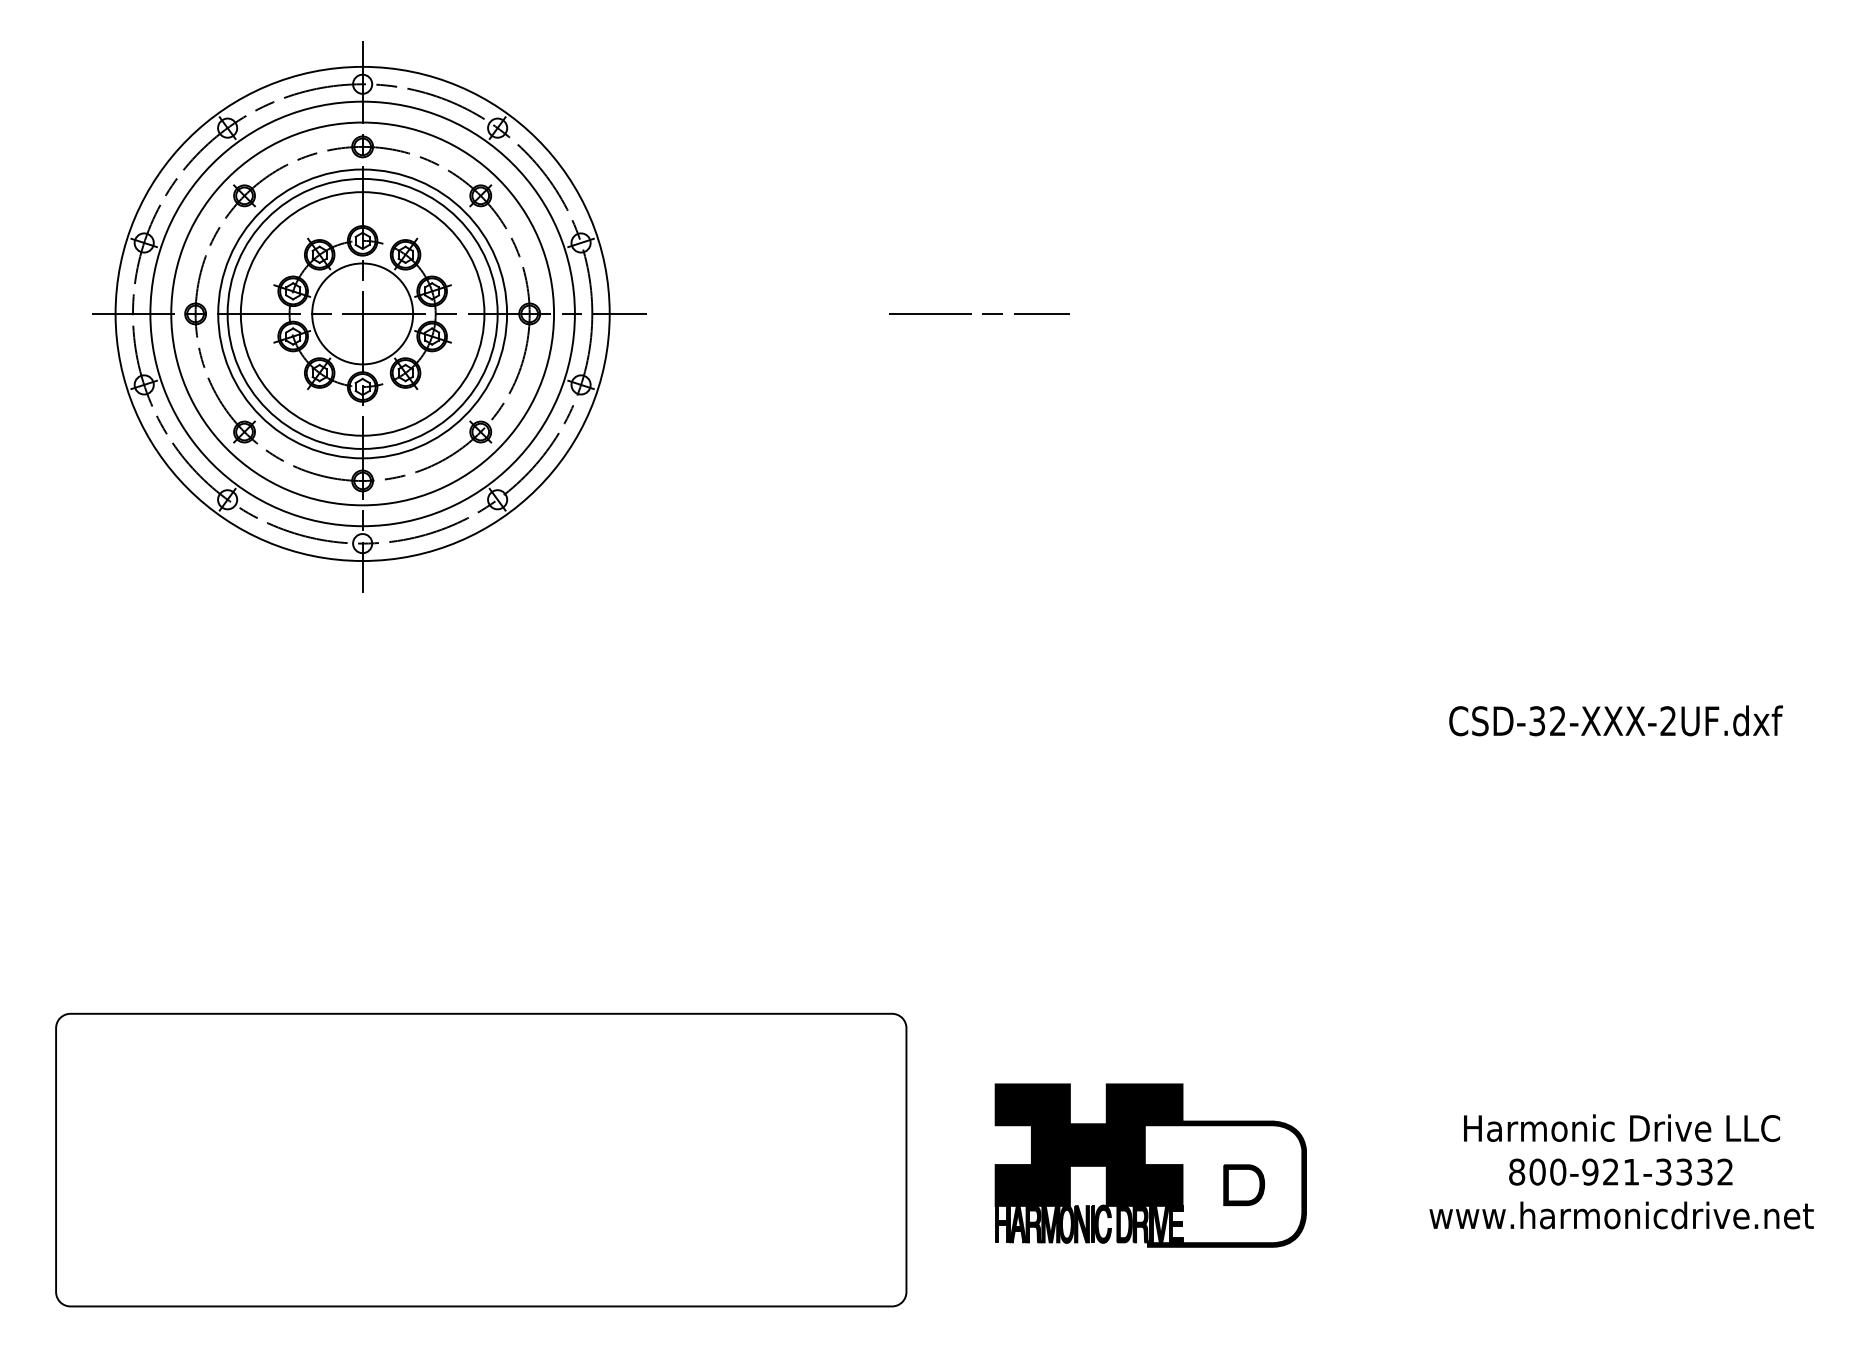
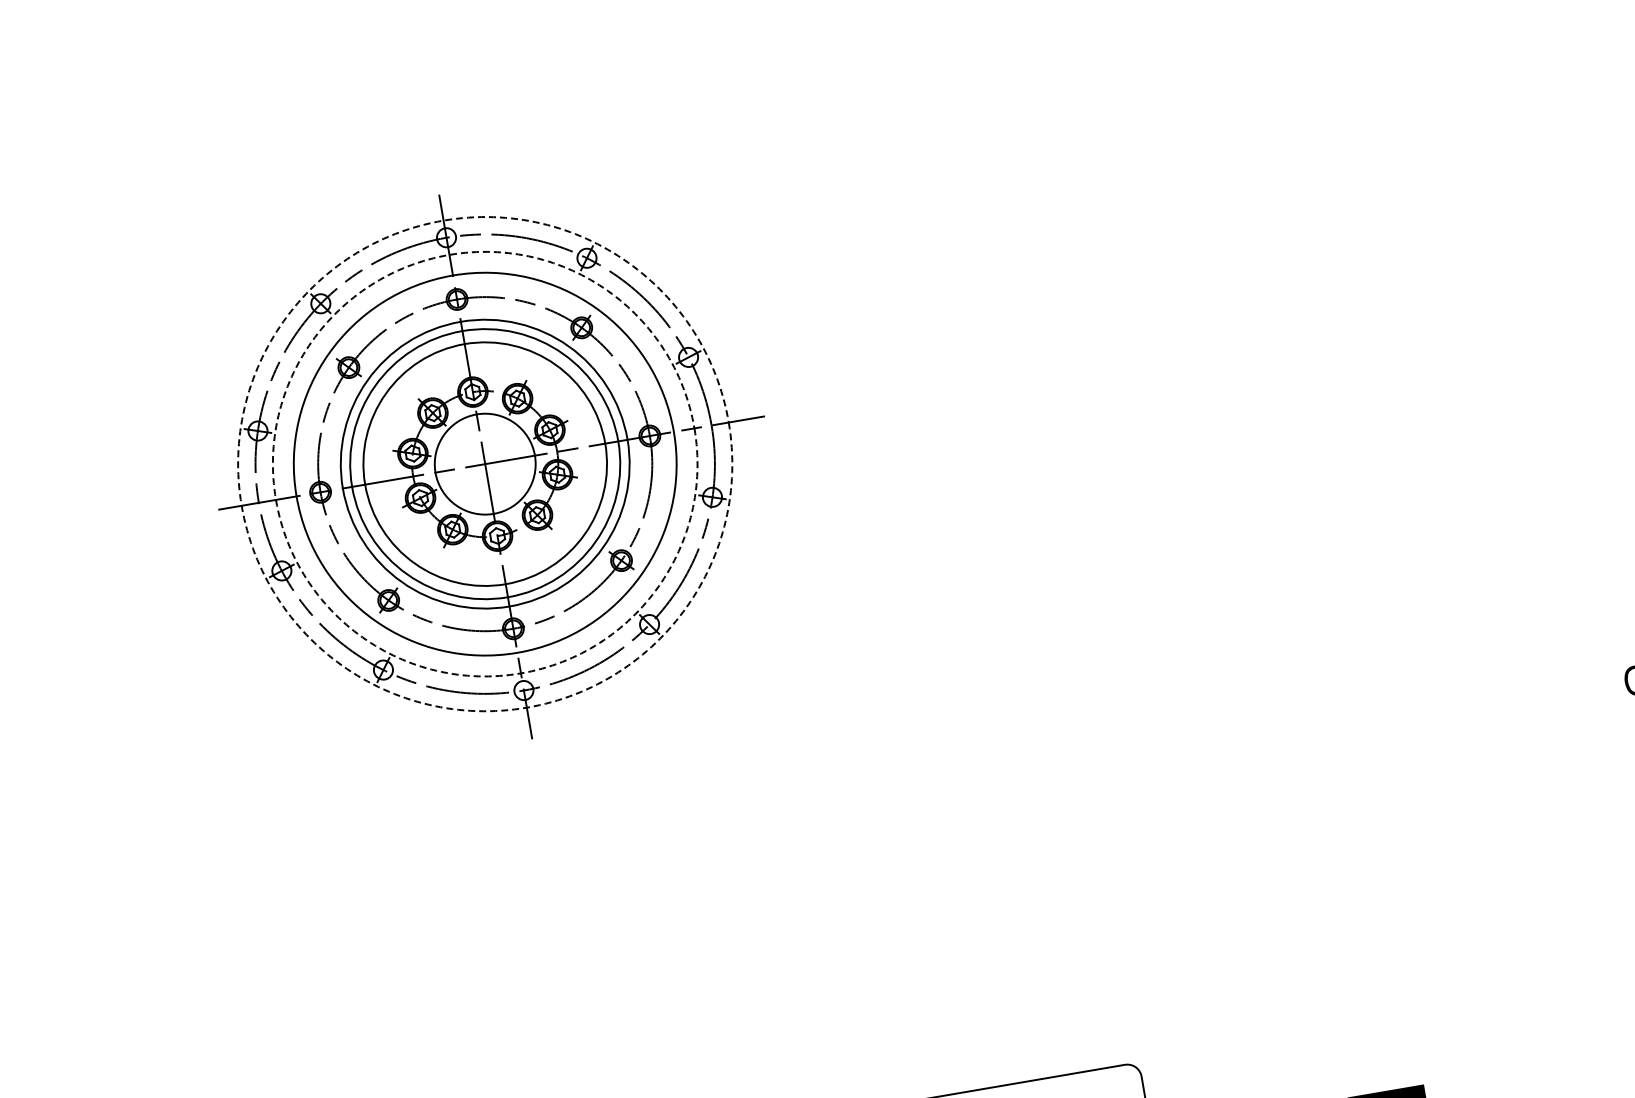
circle: (362, 313) -> (485, 463), solid -> dashed
circle: (362, 313) -> (485, 463), solid -> dashed
line: (978, 313) -> (1092, 359), removed

